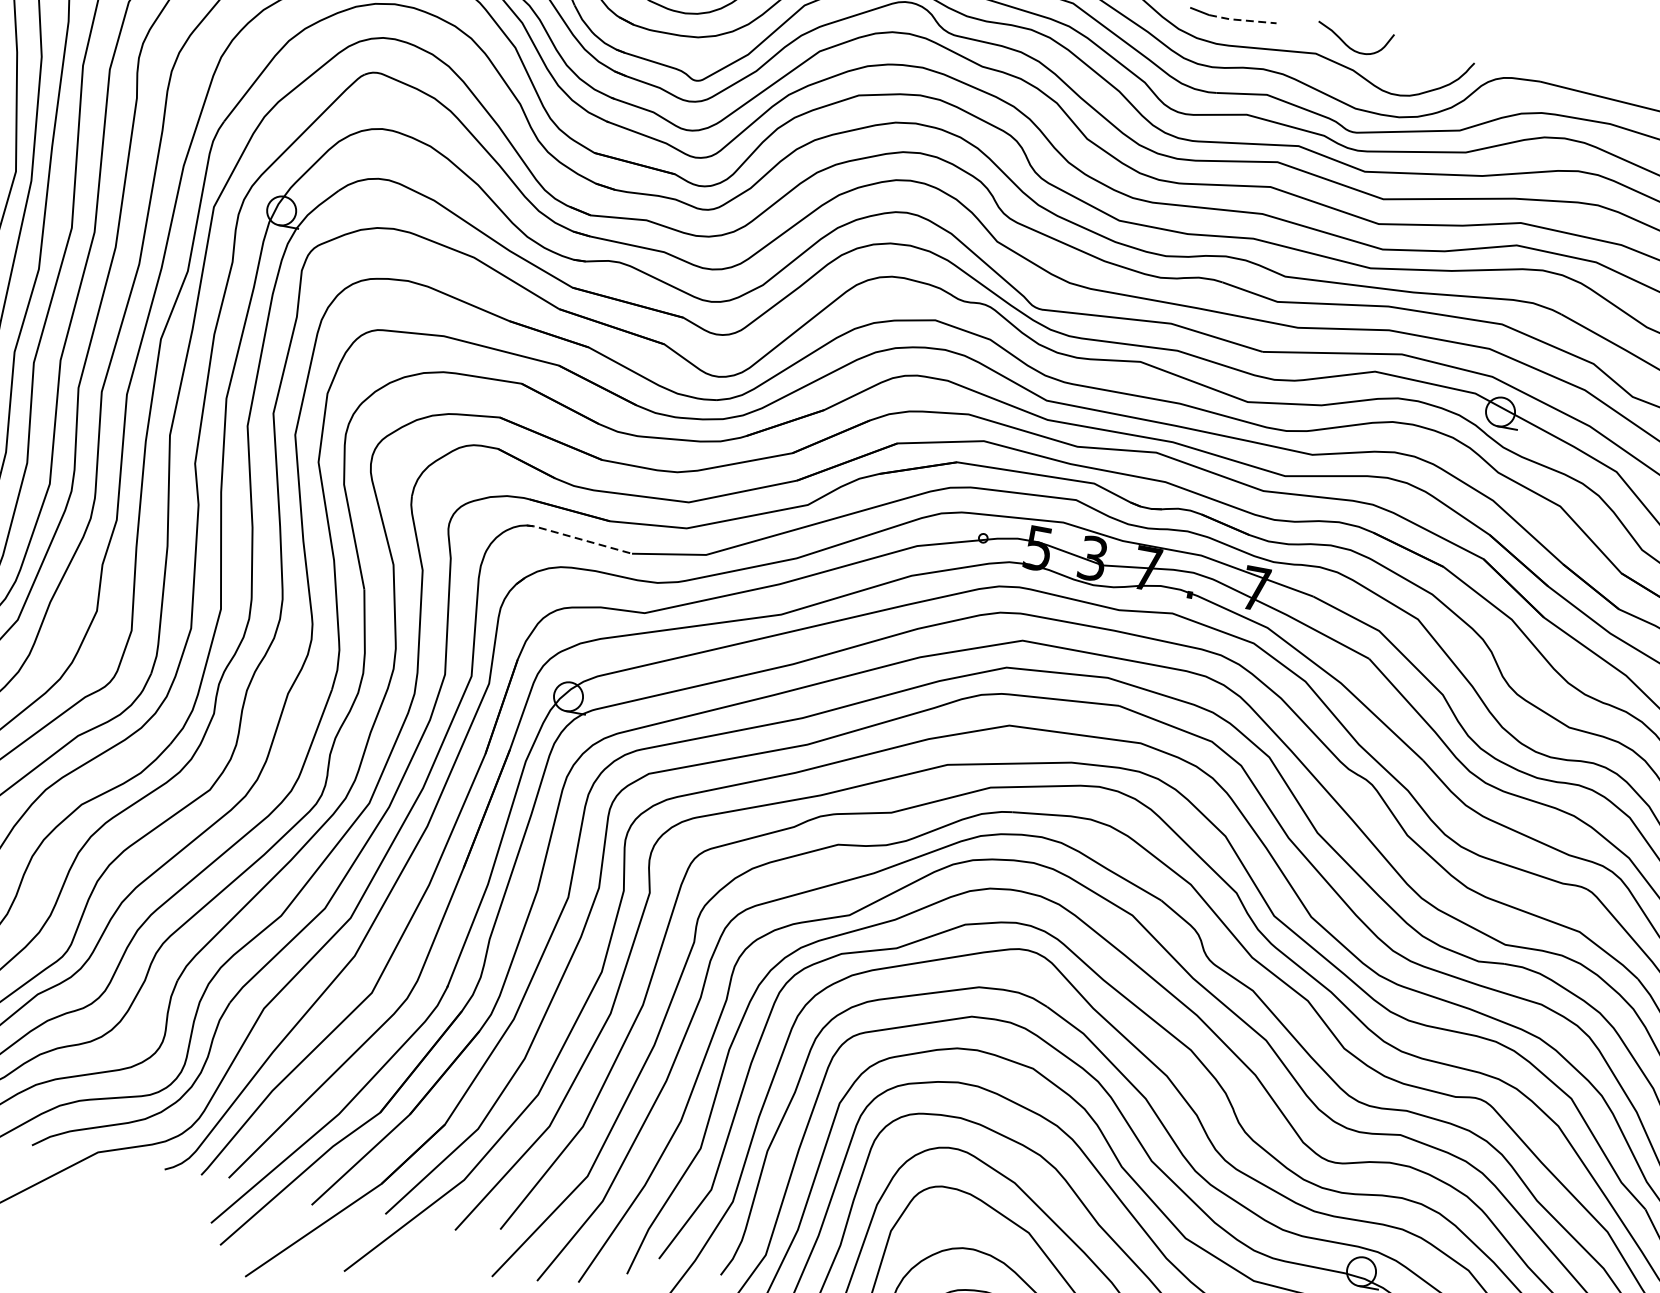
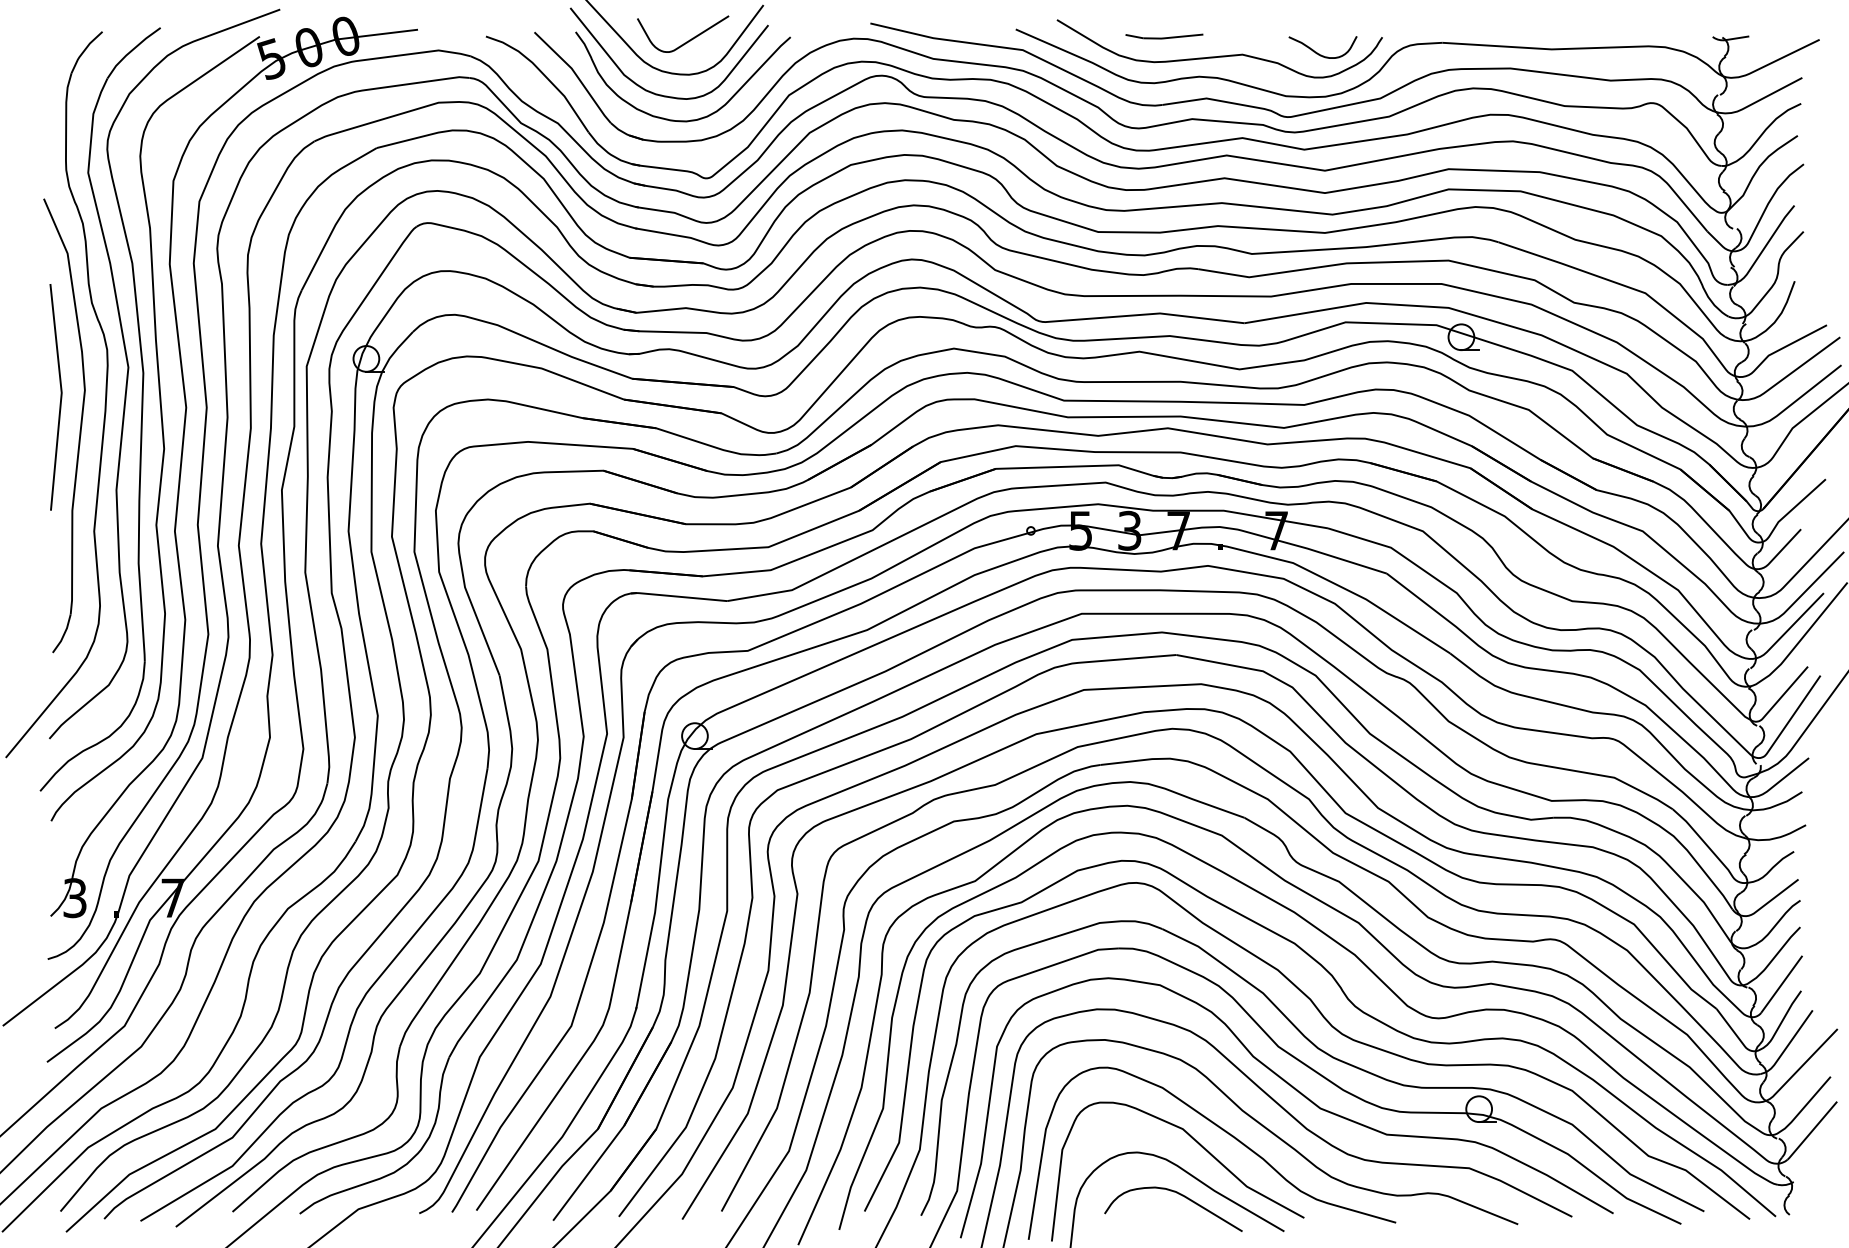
line: (1241, 20) -> (1172, 37), dashed -> solid
curve: (1349, 45) -> (1319, 53), moved
line: (577, 538) -> (677, 596), dashed -> solid

